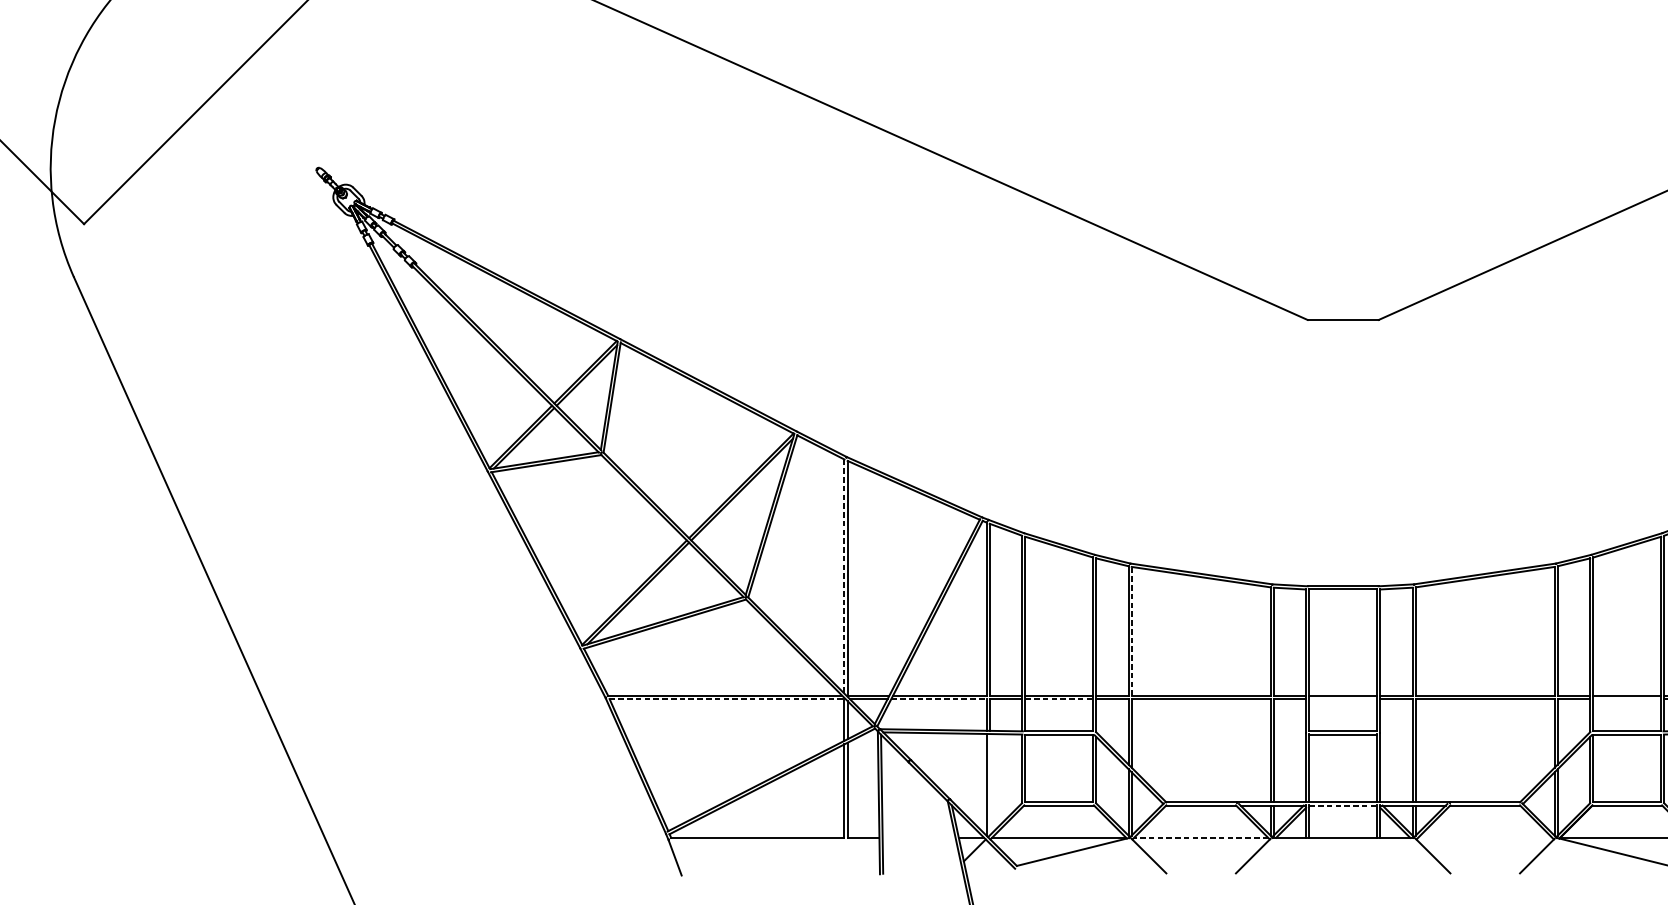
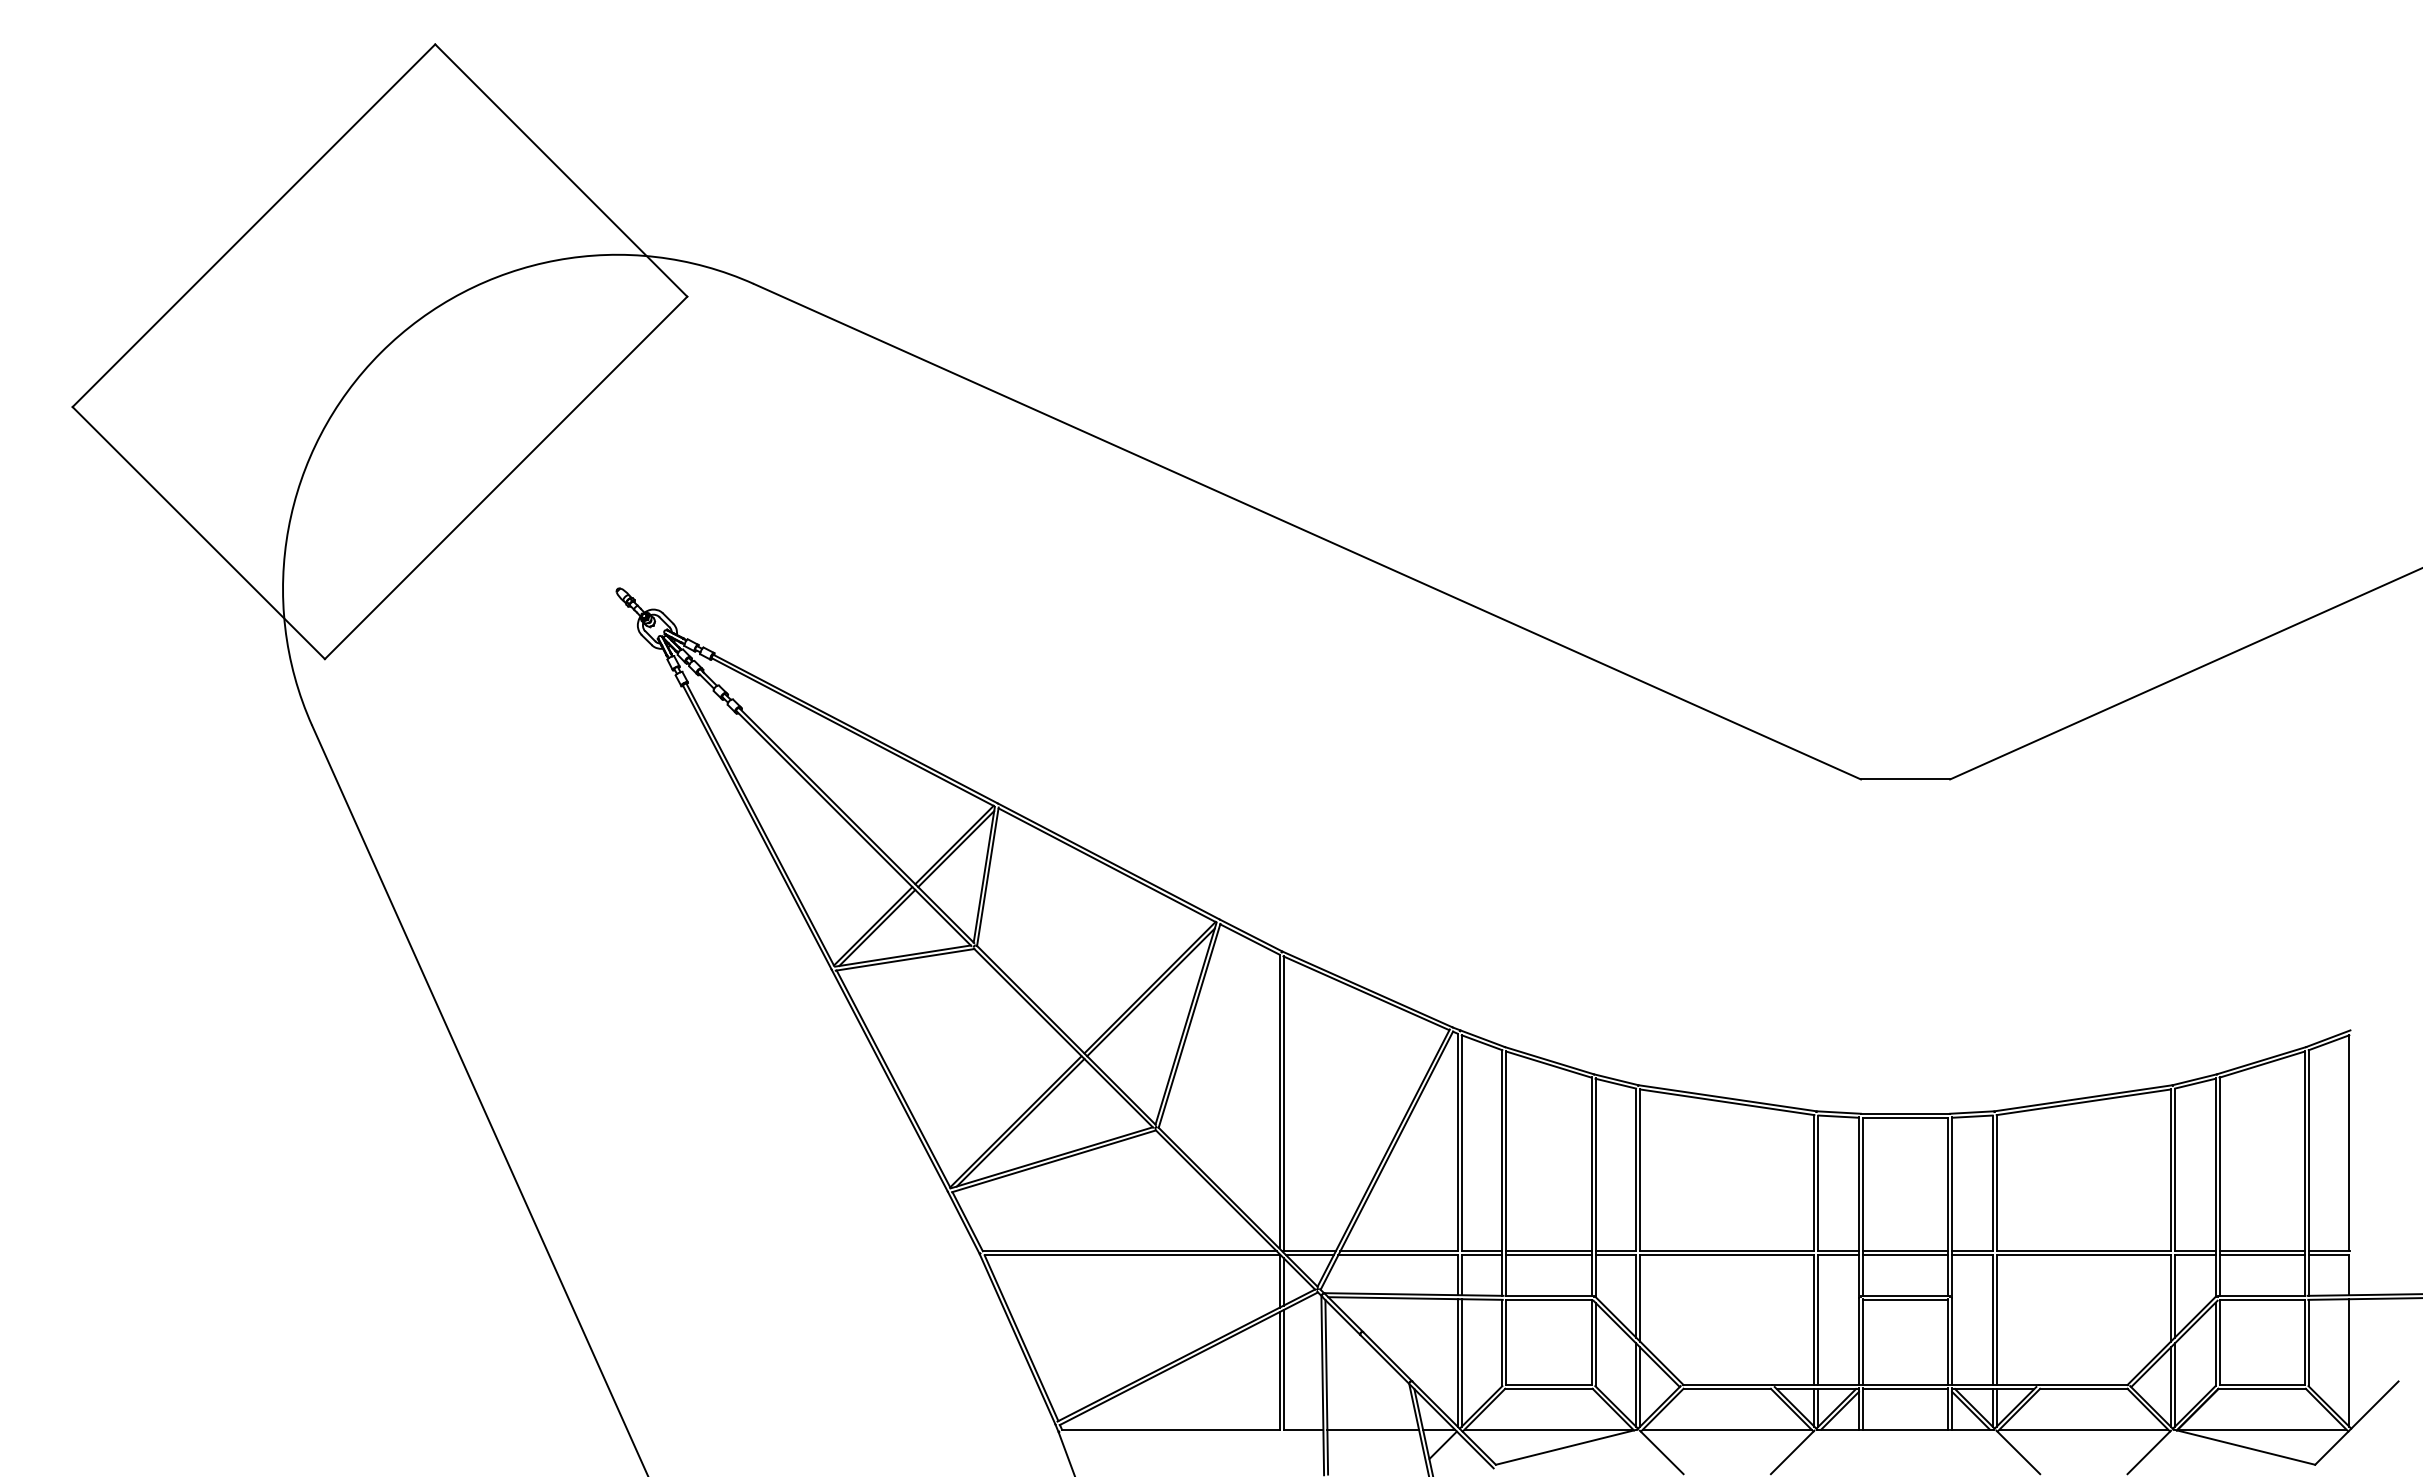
line: (844, 576) -> (1279, 1101), dashed -> solid
line: (1132, 631) -> (1640, 1170), dashed -> solid
line: (727, 699) -> (1132, 1255), dashed -> solid
line: (939, 699) -> (1398, 1255), dashed -> solid
line: (1058, 699) -> (1548, 1255), dashed -> solid
line: (1343, 699) -> (1905, 1255), added
line: (1626, 699) -> (2261, 1255), added
line: (989, 784) -> (1461, 1362), added
line: (1343, 805) -> (1905, 1389), dashed -> solid
line: (919, 837) -> (1373, 1429), added
line: (1200, 837) -> (1726, 1429), dashed -> solid
line: (1484, 837) -> (2083, 1429), added

